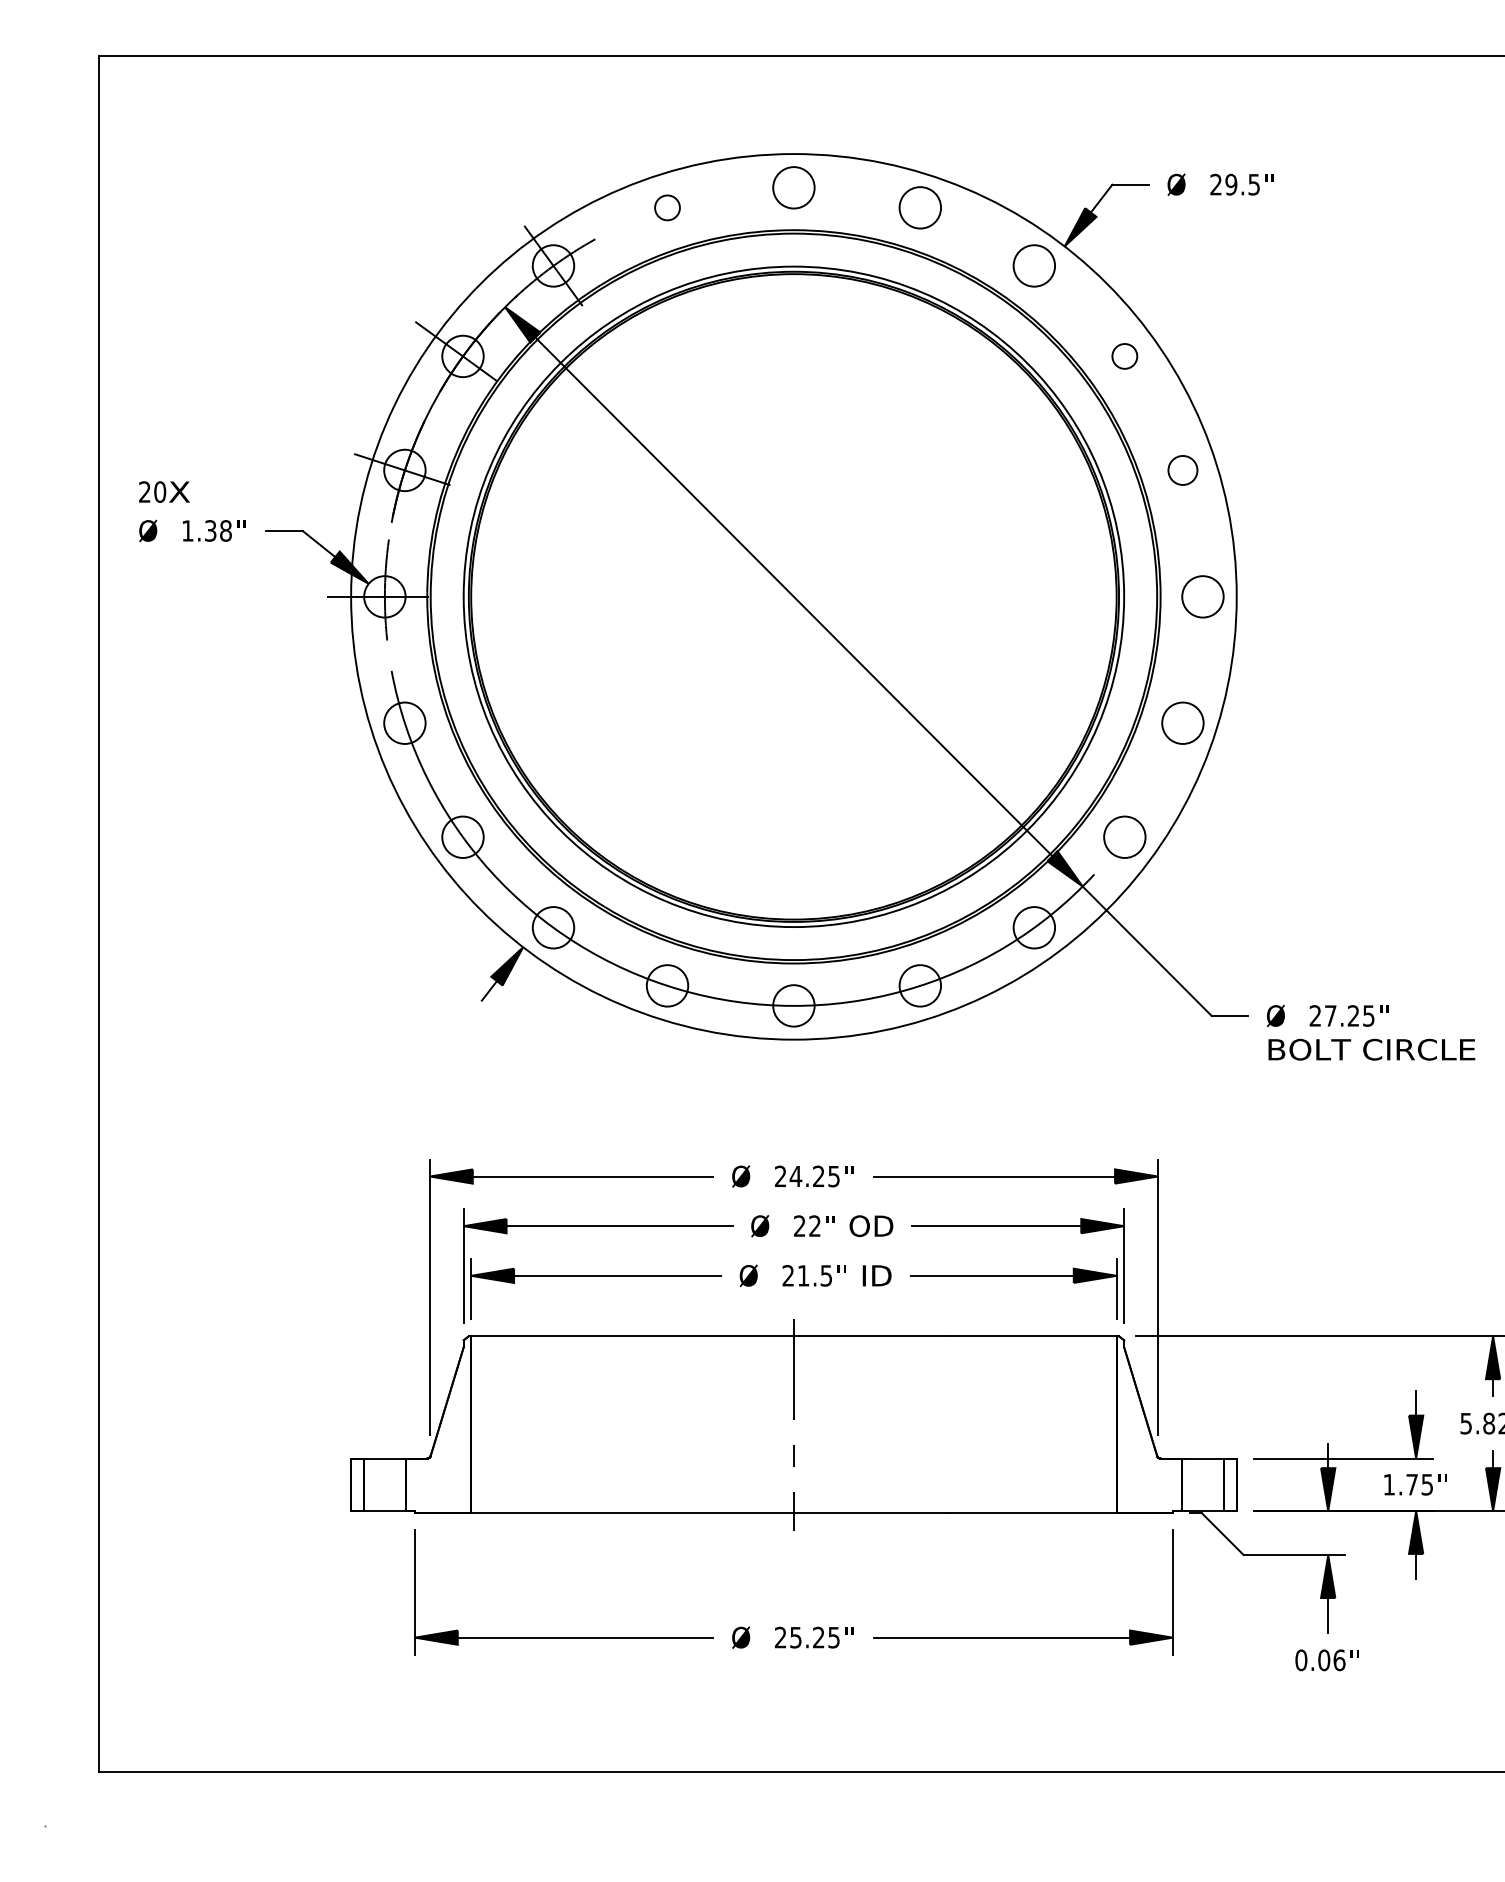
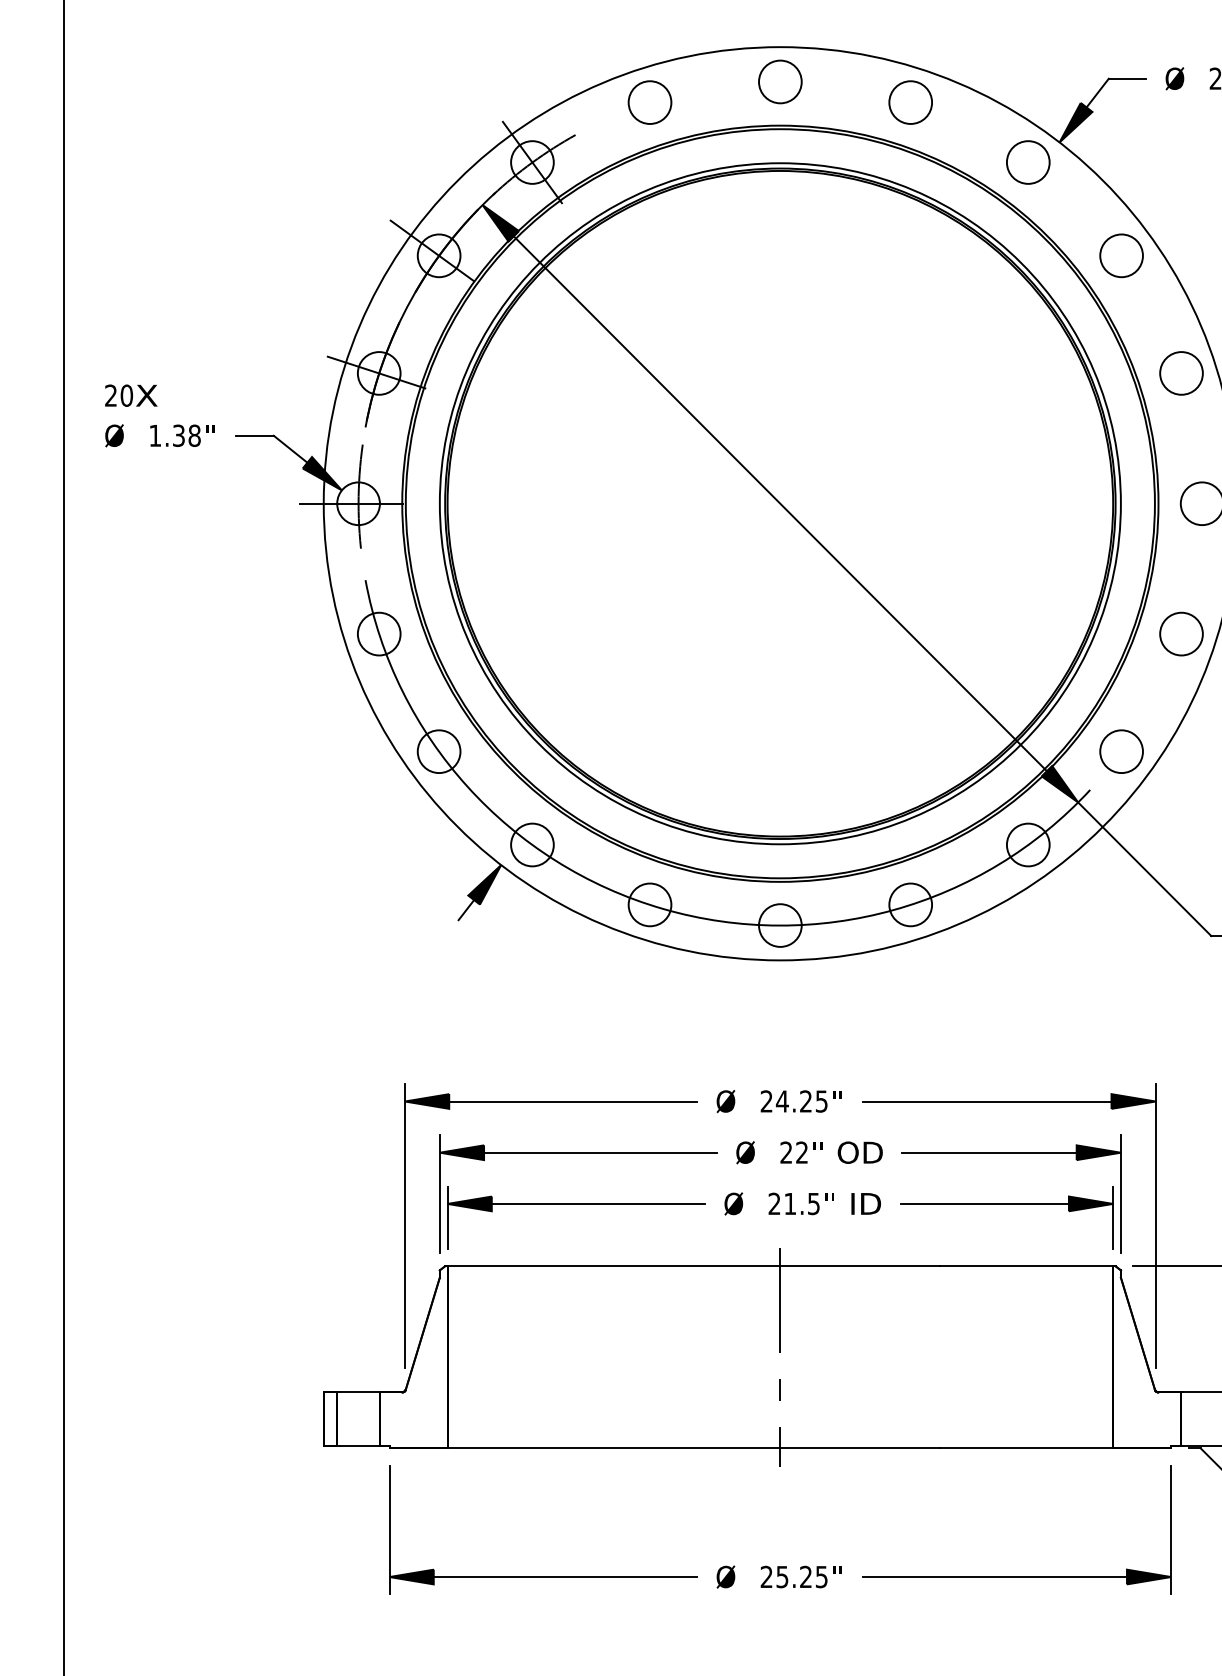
circle: (667, 207) -> (649, 102), size x1.67
circle: (1124, 356) -> (1121, 255), size x1.67
circle: (1182, 470) -> (1181, 373), size x1.43

